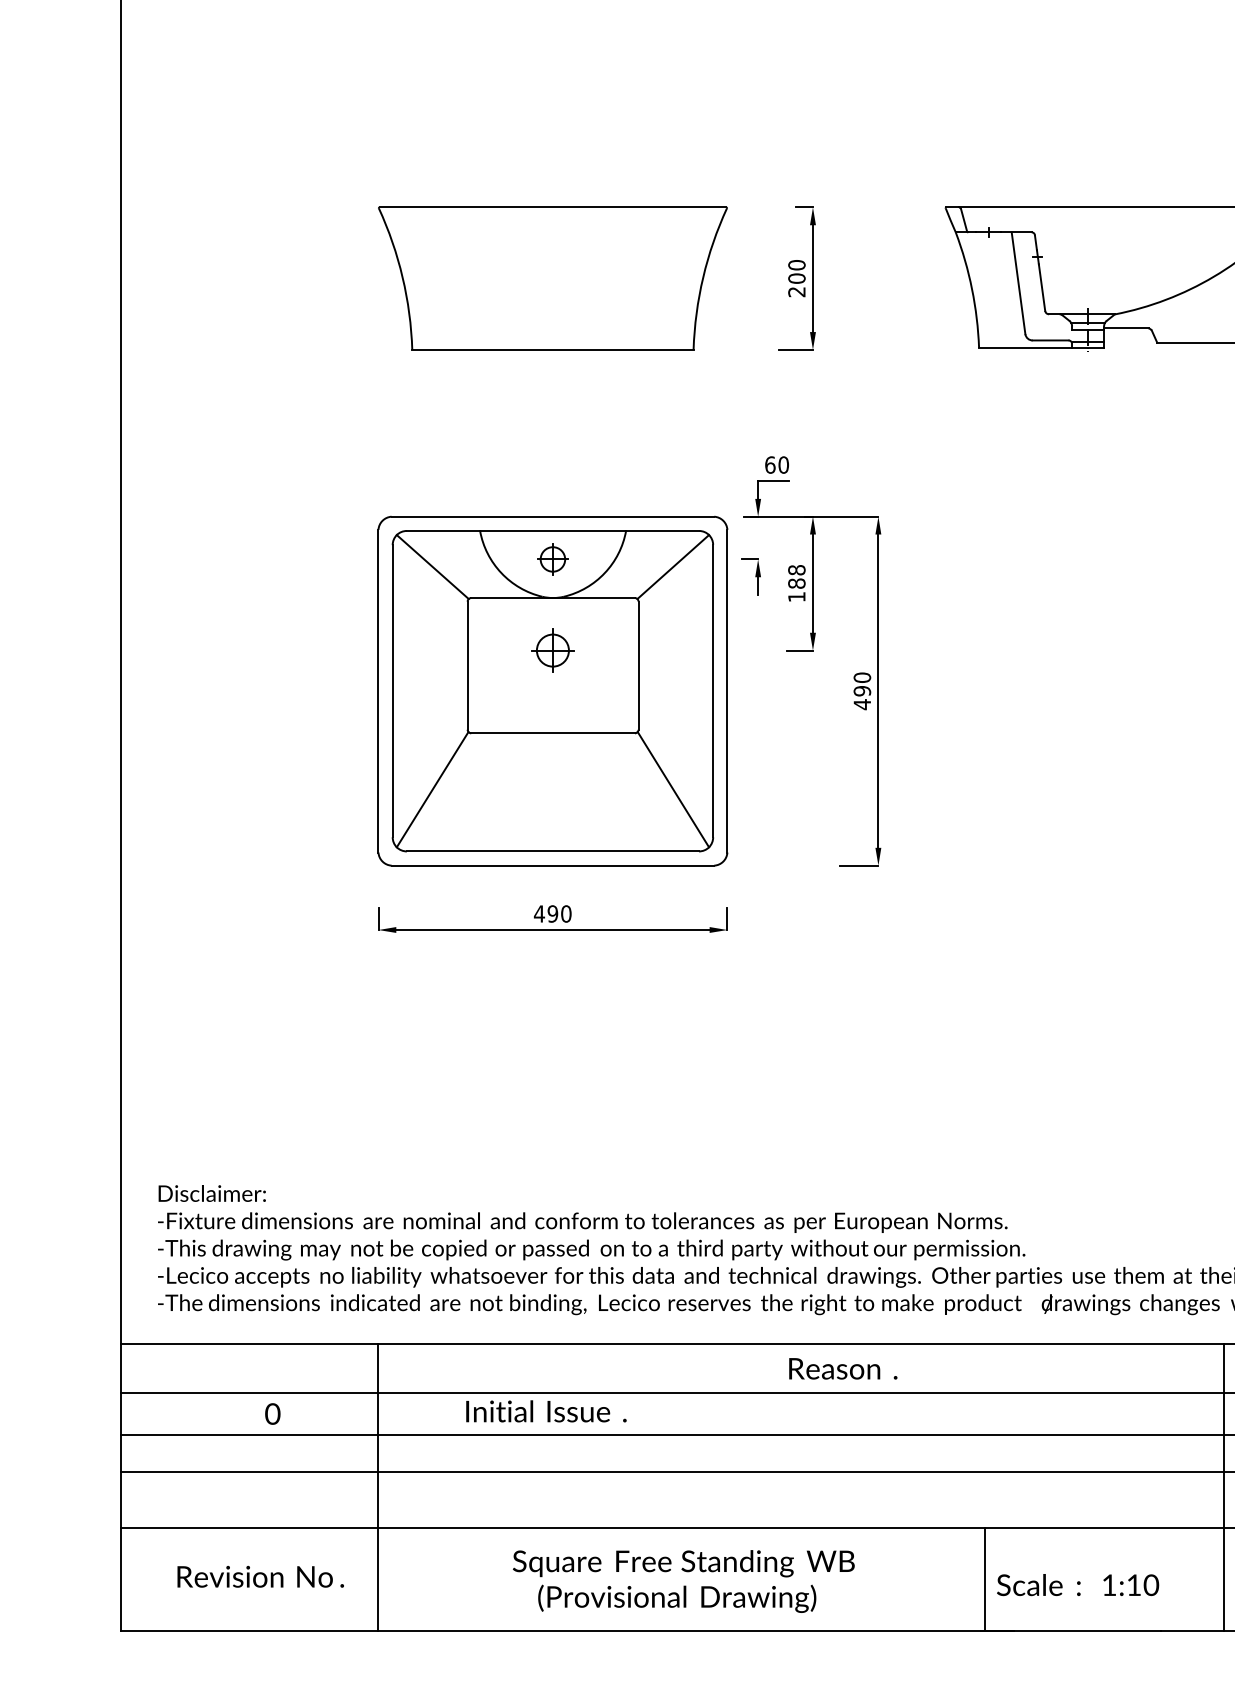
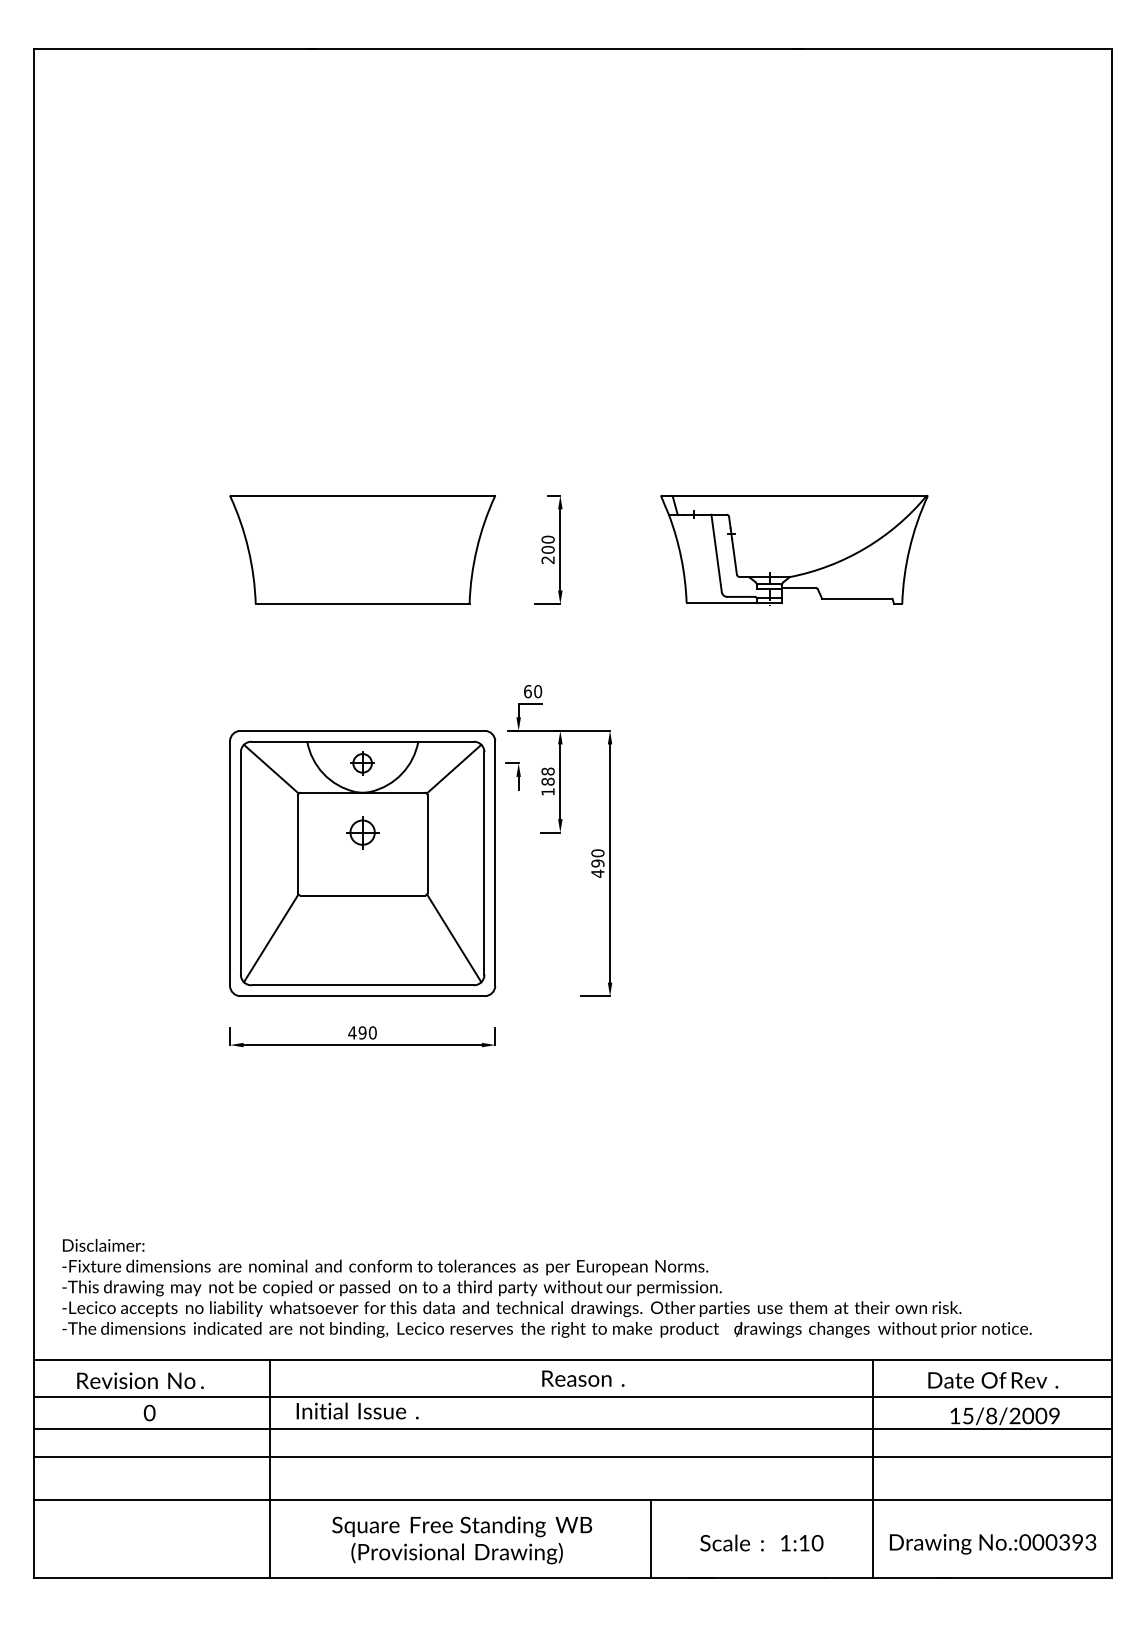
line: (377, 1486) -> (270, 1468), moved
text: (260, 1576) -> (140, 1380), moved
line: (985, 1579) -> (651, 1538), moved

